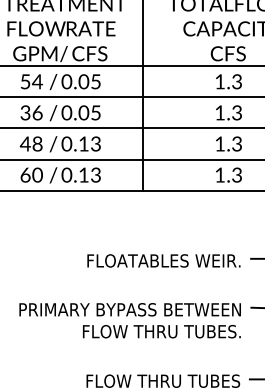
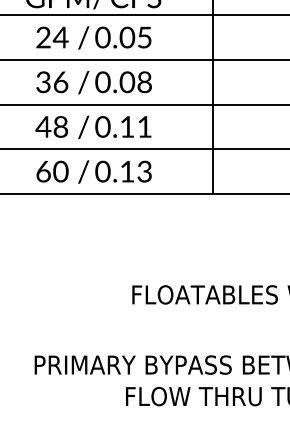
text: (25, 81) -> (43, 37), 54 -> 24
text: (95, 112) -> (144, 81), 0.05 -> 0.08
text: (95, 143) -> (144, 126), 0.13 -> 0.11

